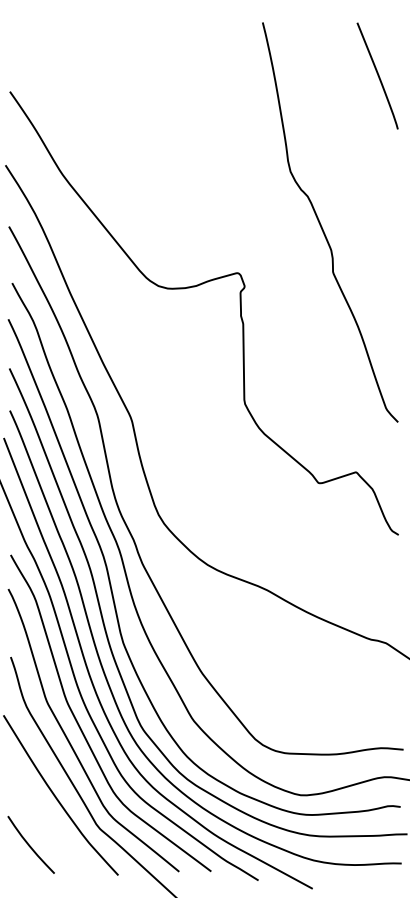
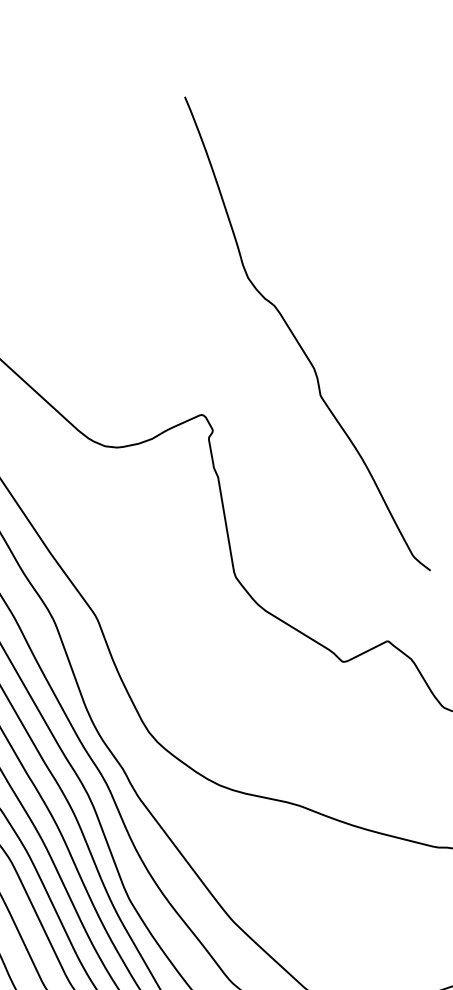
curve: (377, 75) -> (338, 141), removed

